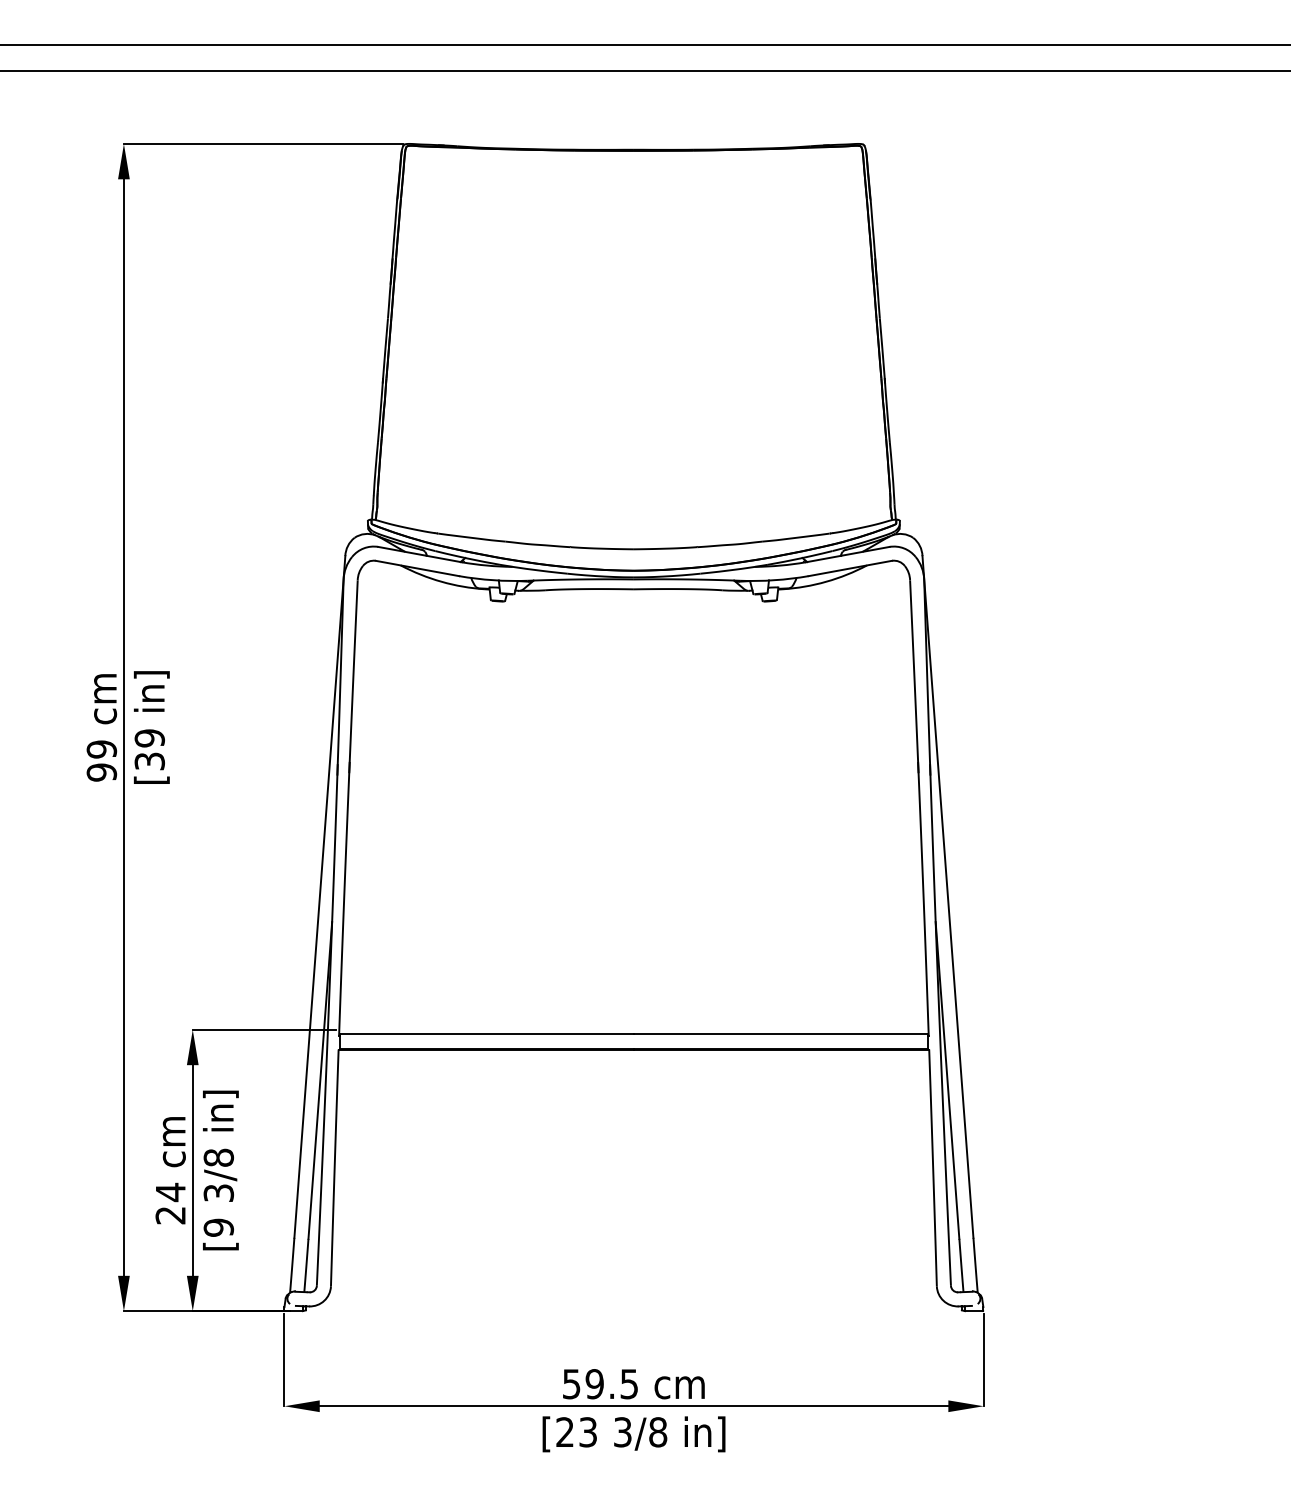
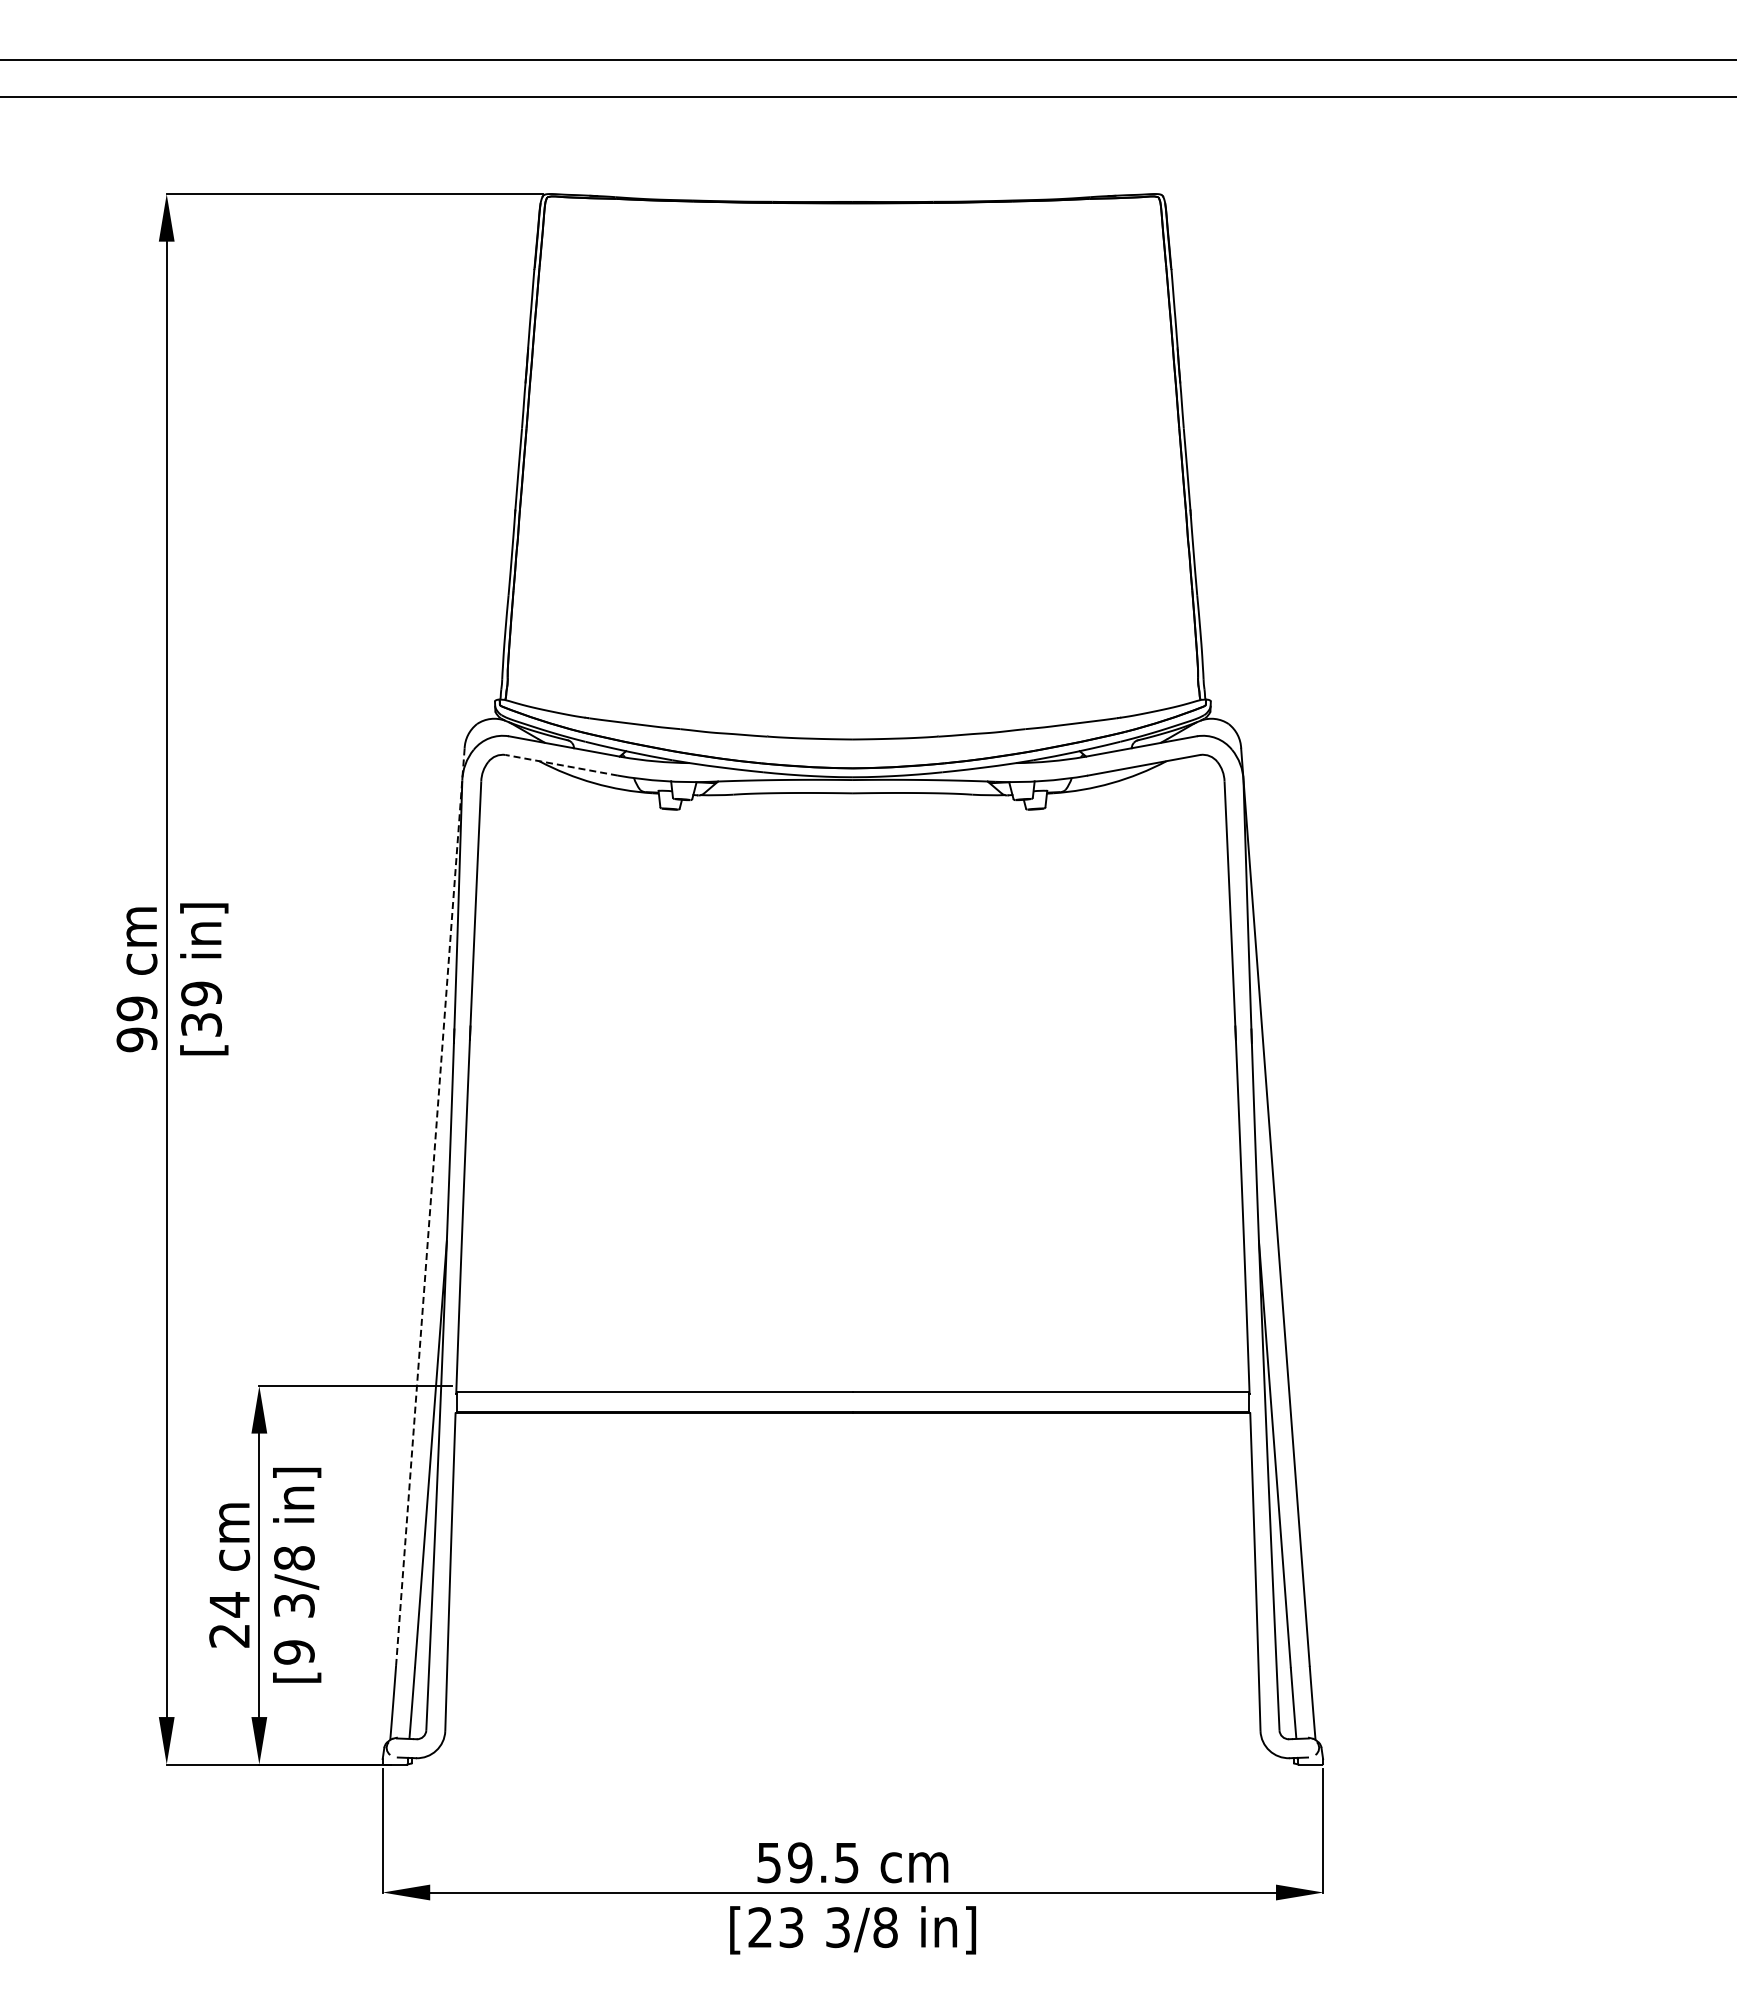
line: (417, 568) -> (561, 765), solid -> dashed
line: (319, 897) -> (430, 1207), solid -> dashed

